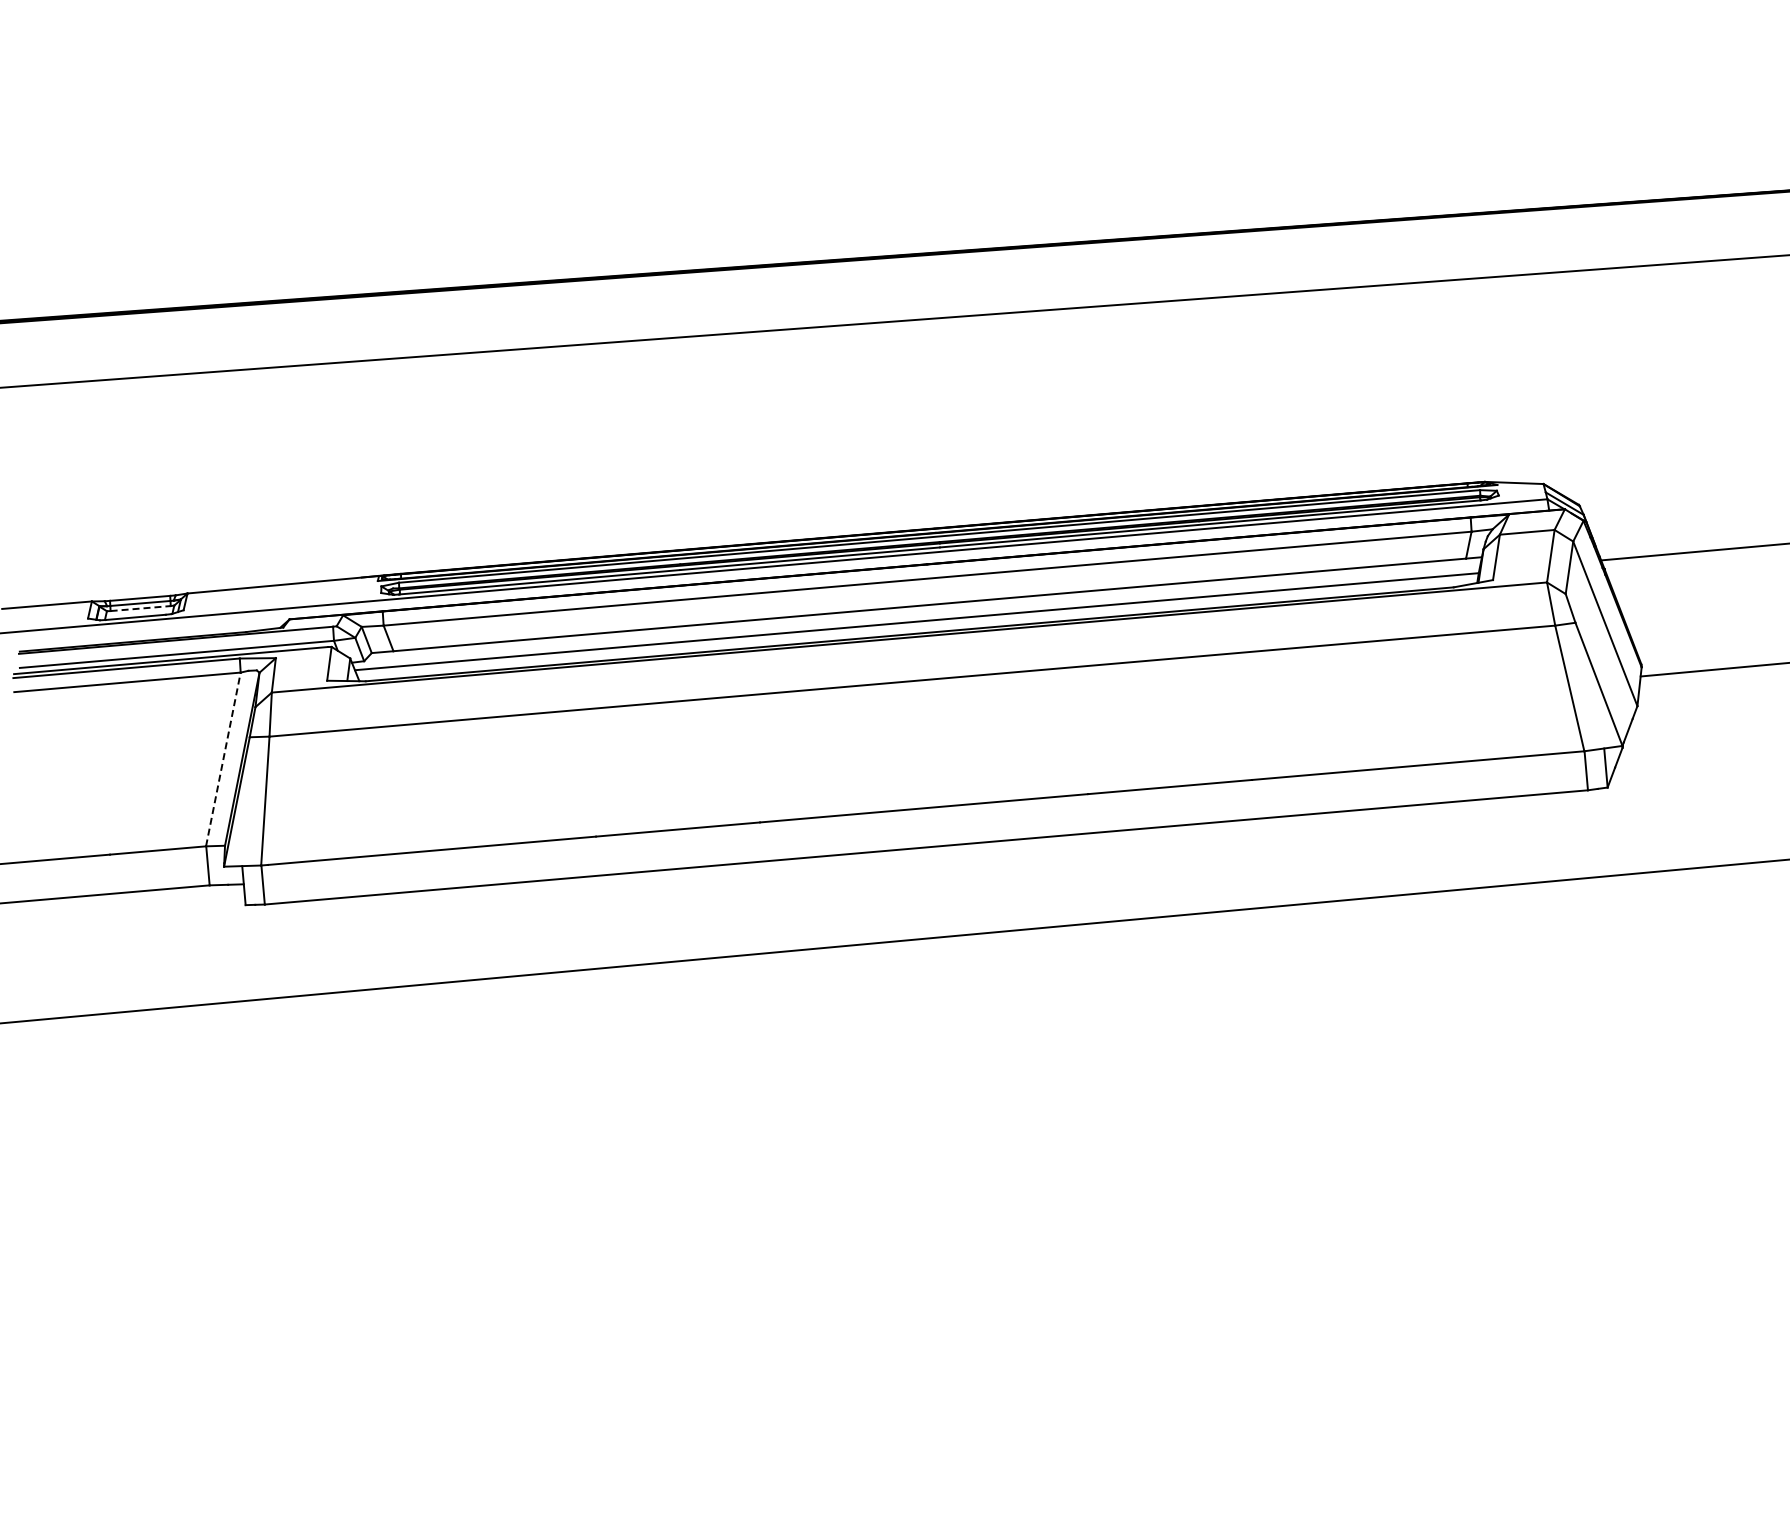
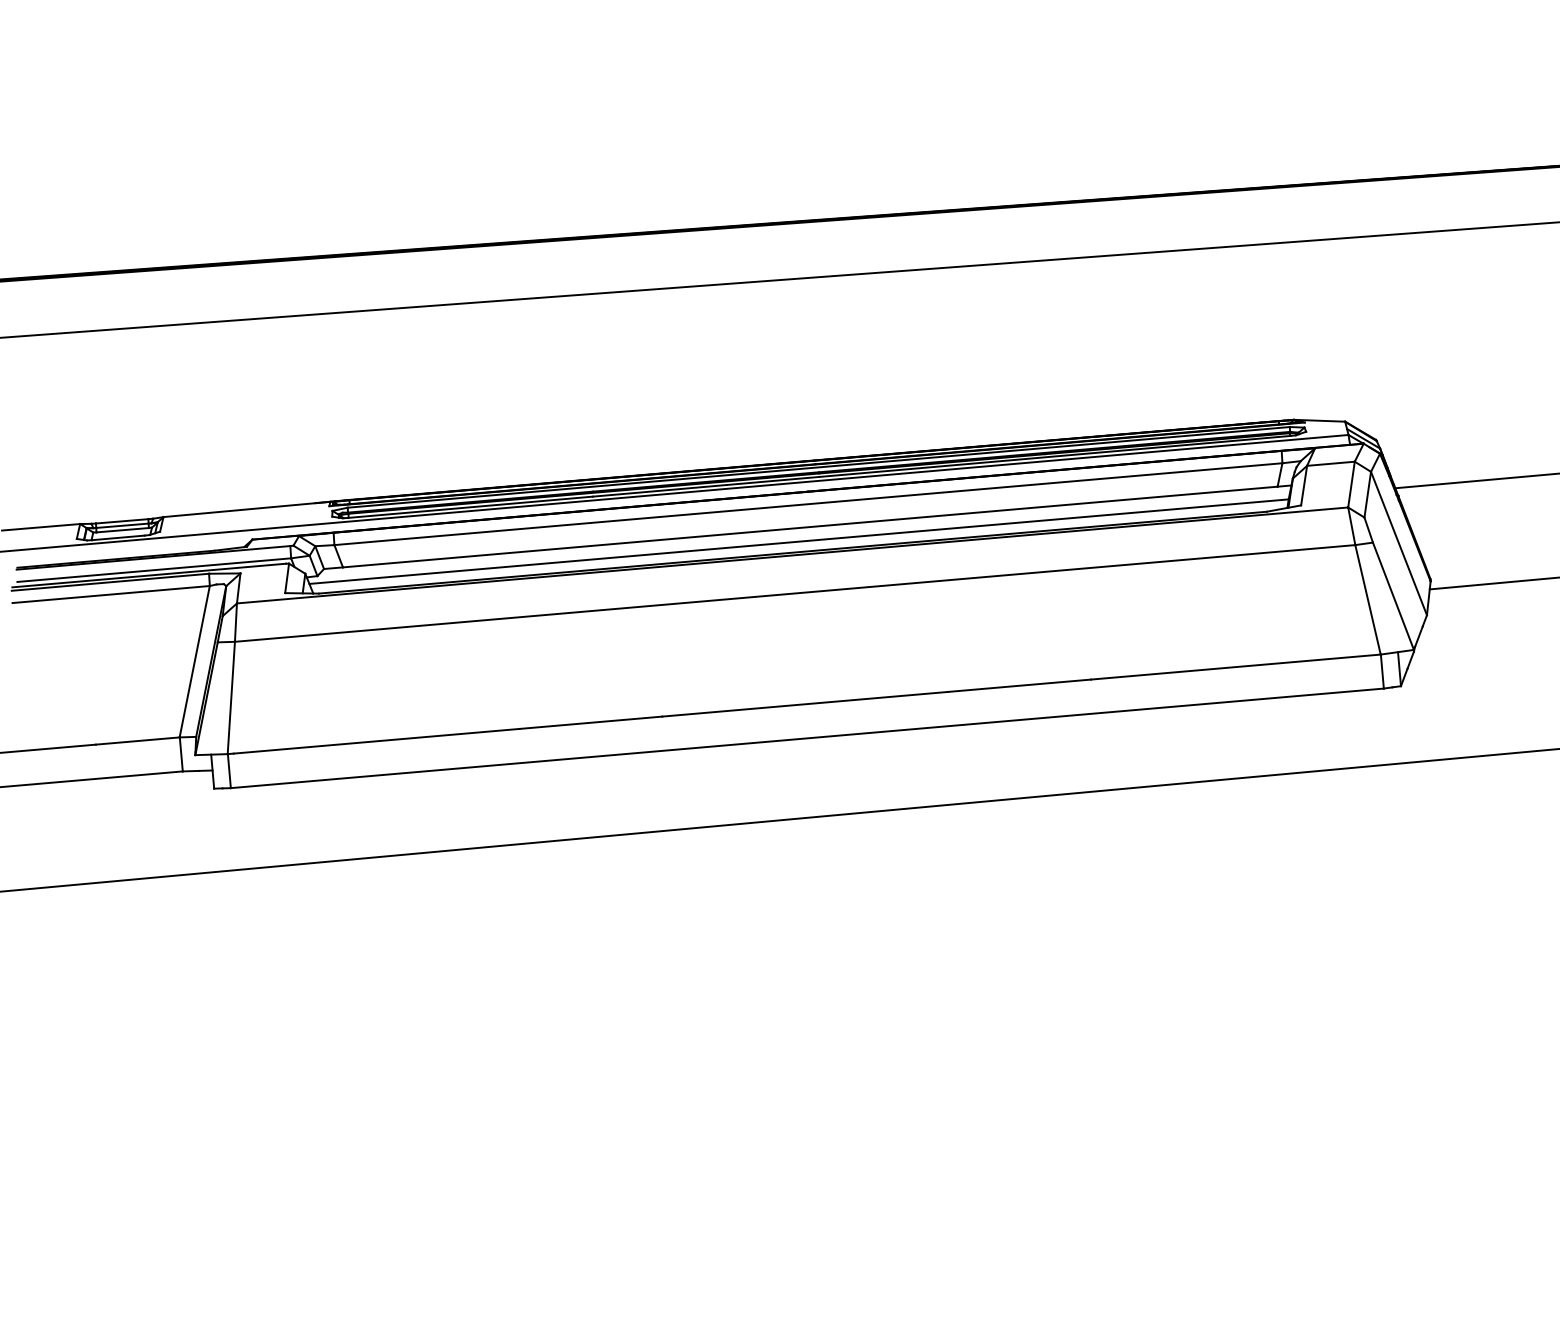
line: (141, 608) -> (123, 530), dashed -> solid
line: (223, 759) -> (194, 661), dashed -> solid

